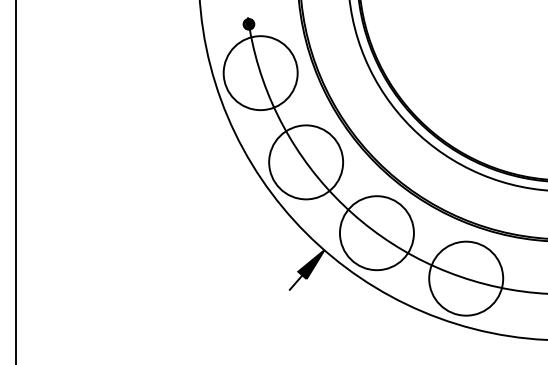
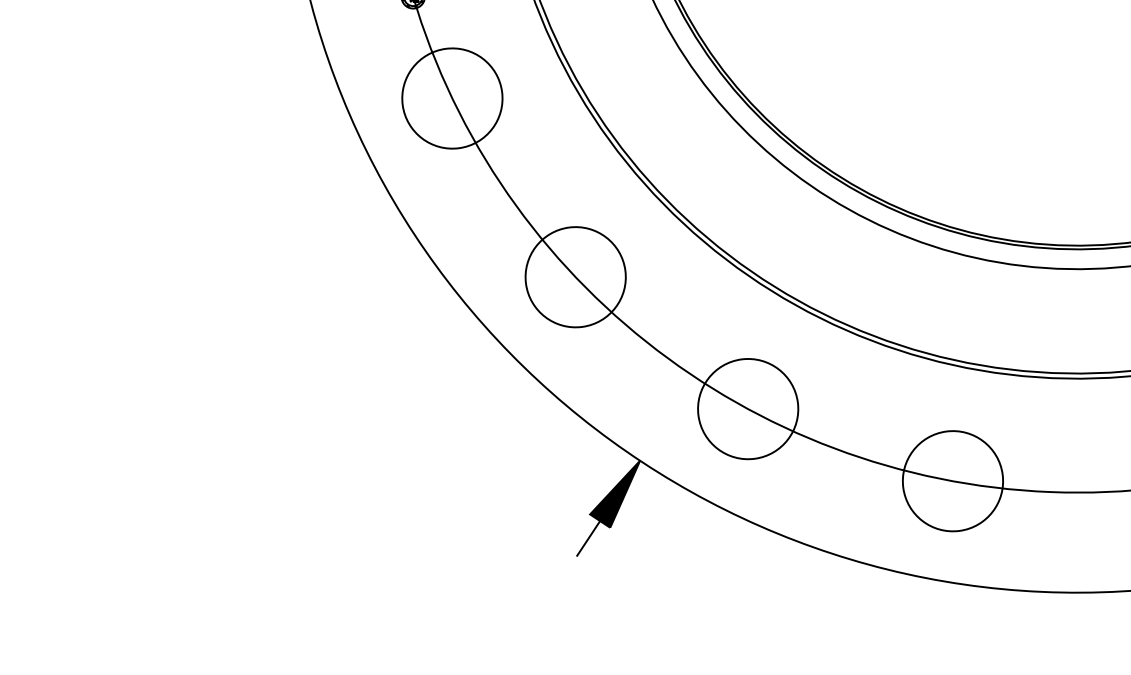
circle: (260, 73) -> (452, 99), size x0.62
circle: (306, 162) -> (576, 277), size x0.62
circle: (376, 233) -> (747, 409), size x0.62
circle: (466, 278) -> (953, 480), size x0.62

